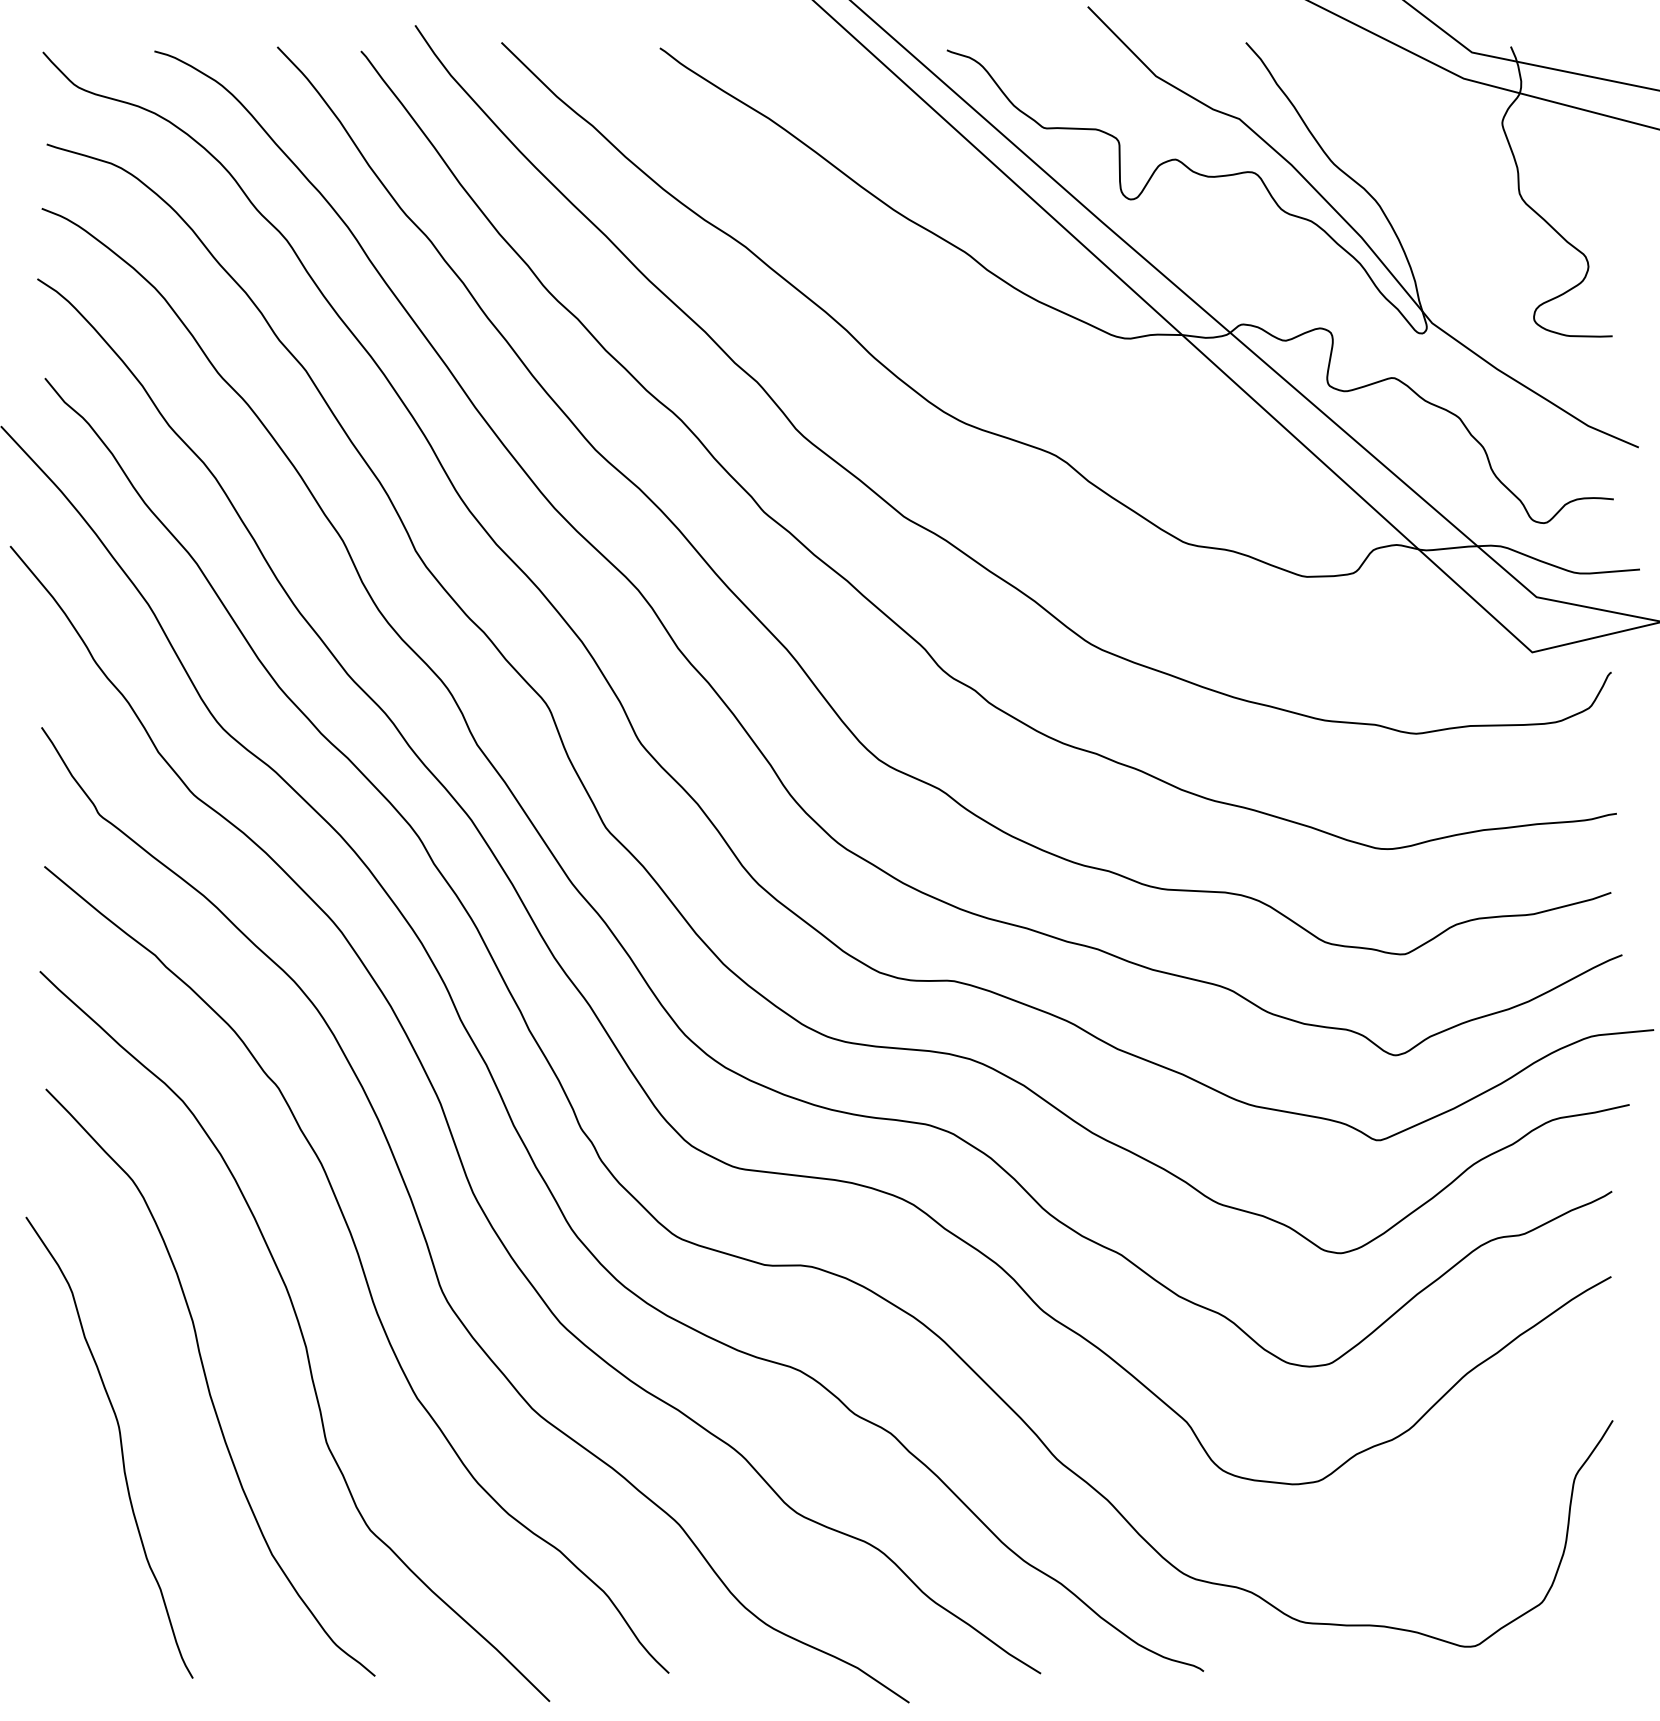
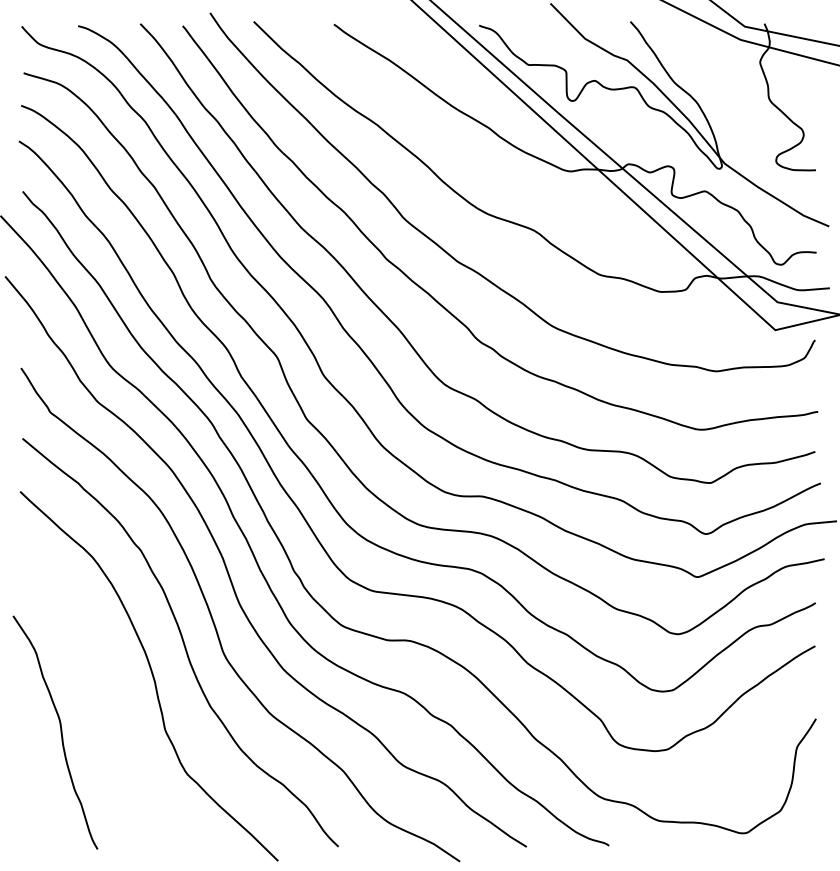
curve: (208, 1382) -> (105, 699), removed

